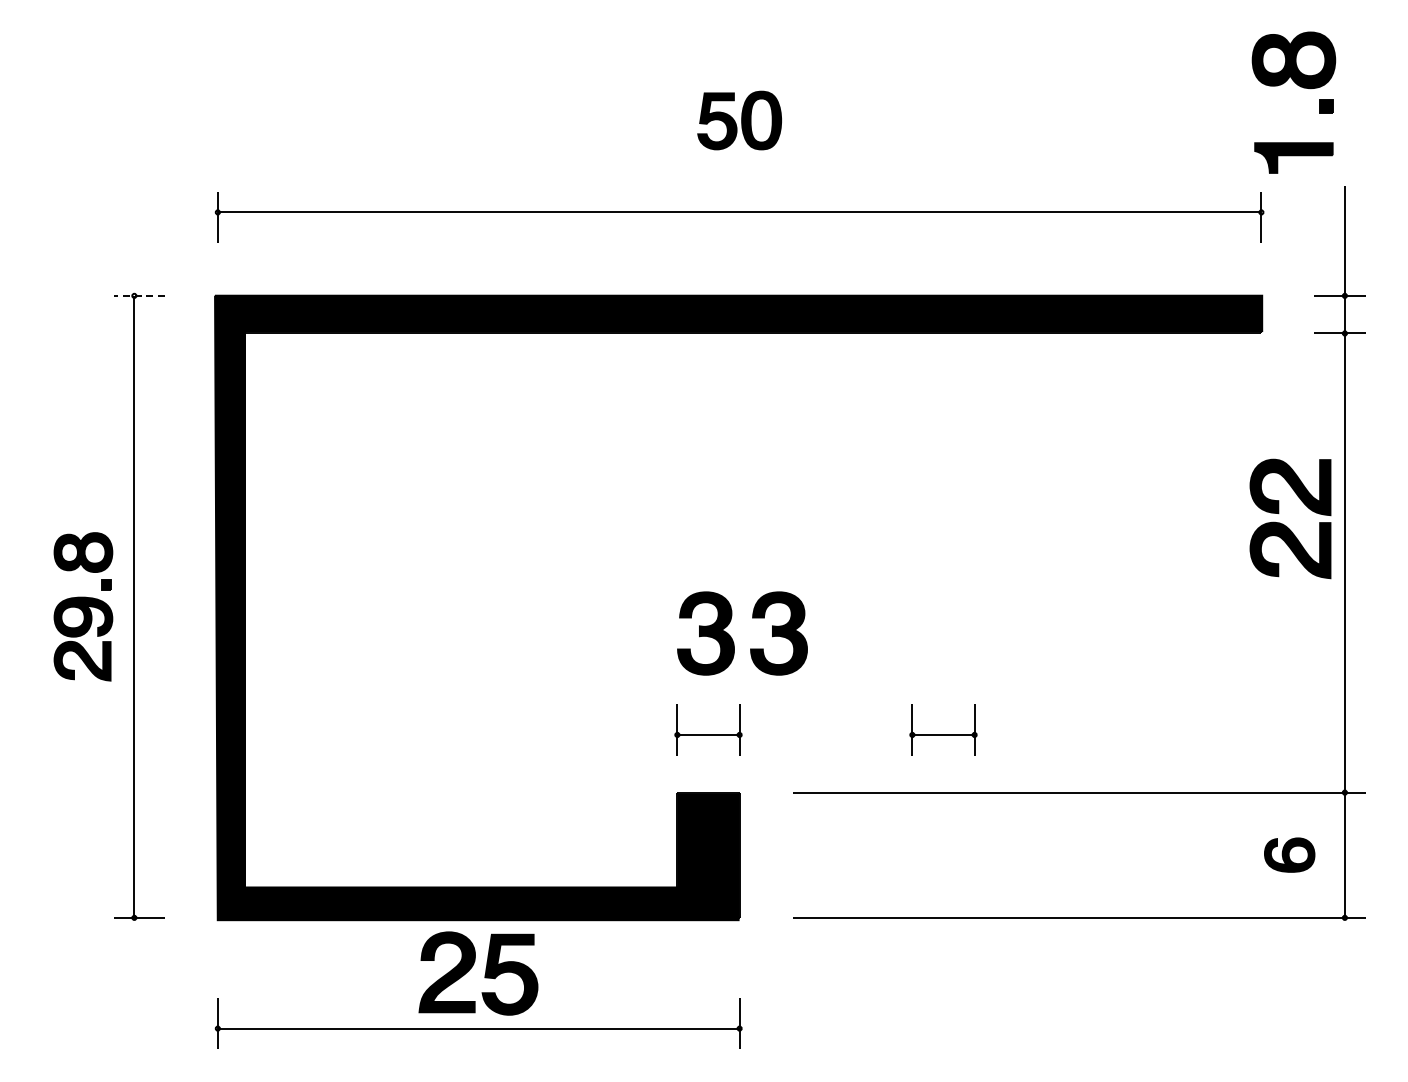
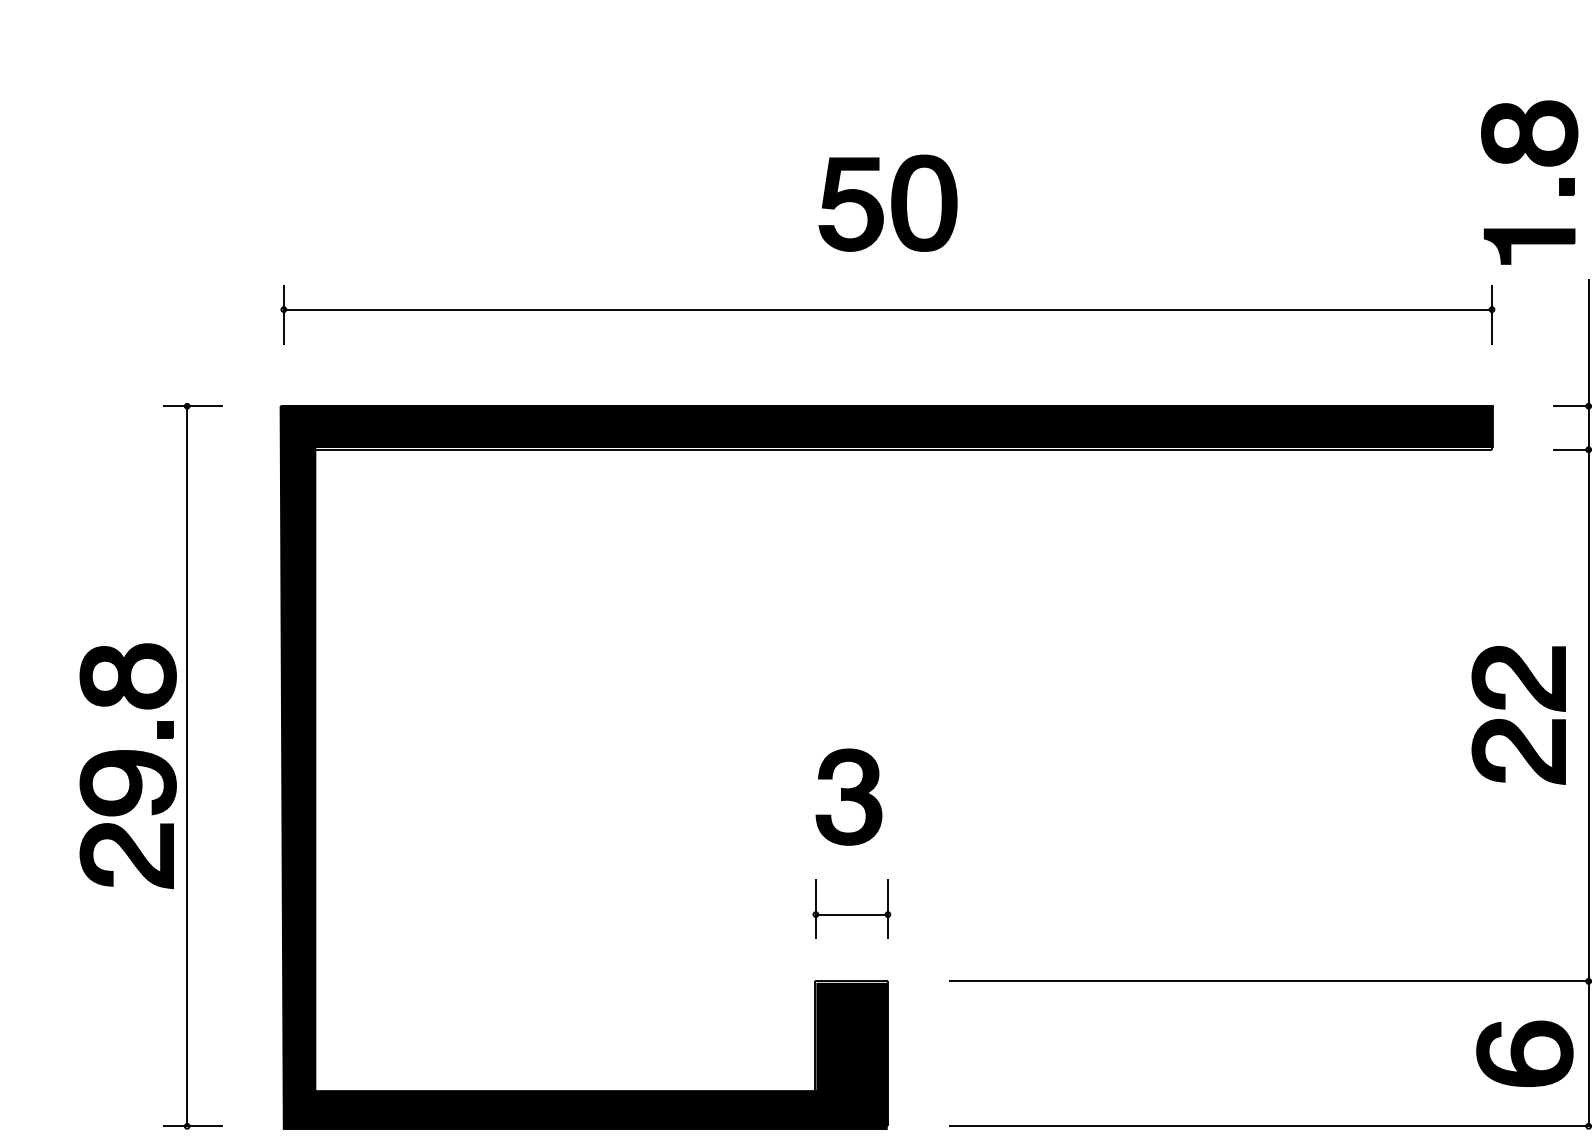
part: (739, 120) -> (887, 203), size x1.43
line: (139, 295) -> (193, 405), dashed -> solid
part: (1286, 525) -> (1514, 723), moved
part: (83, 606) -> (128, 765), size x1.43
part: (778, 633) -> (932, 797), removed
part: (943, 729) -> (1123, 908), removed
part: (1289, 854) -> (1524, 1052), size x1.67

